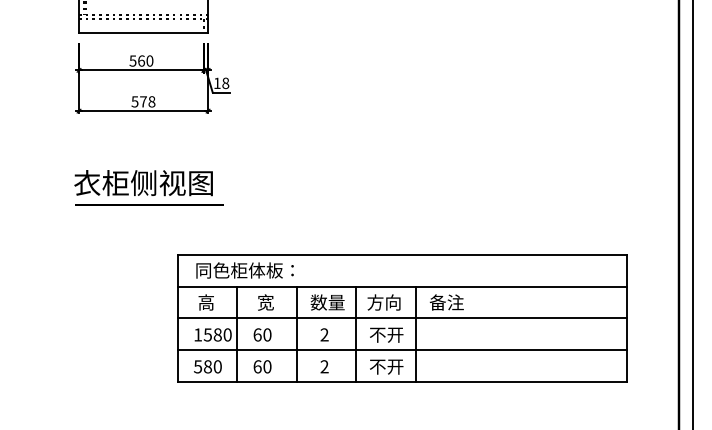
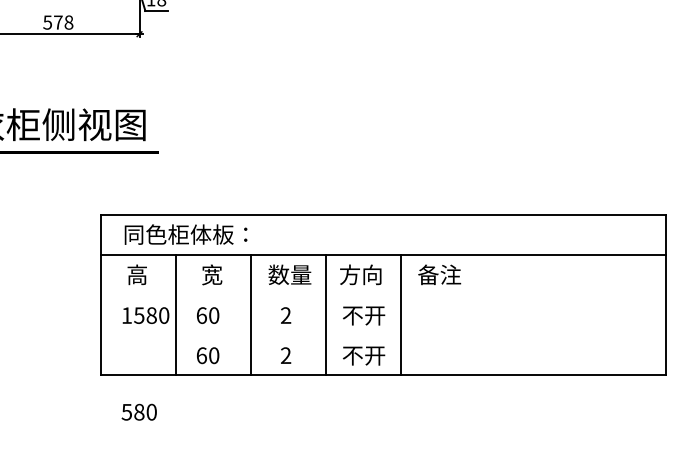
line: (402, 318) -> (383, 294), removed
line: (402, 350) -> (383, 335), removed
text: (207, 366) -> (138, 411), moved

